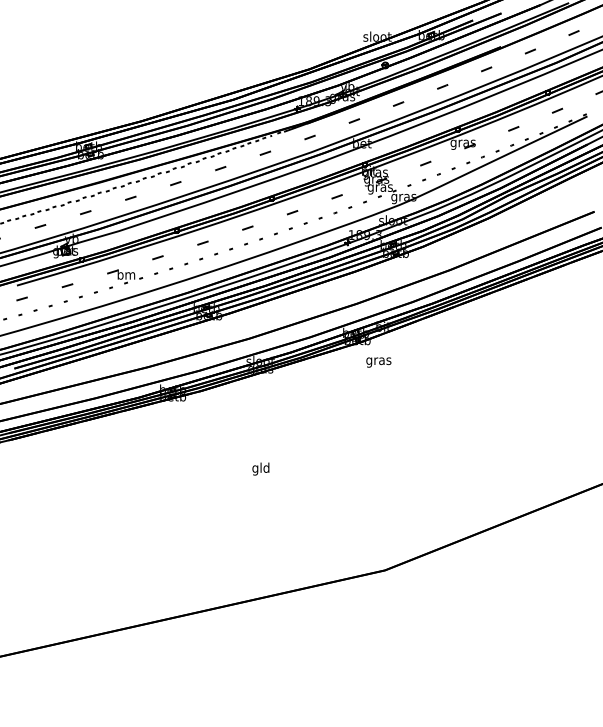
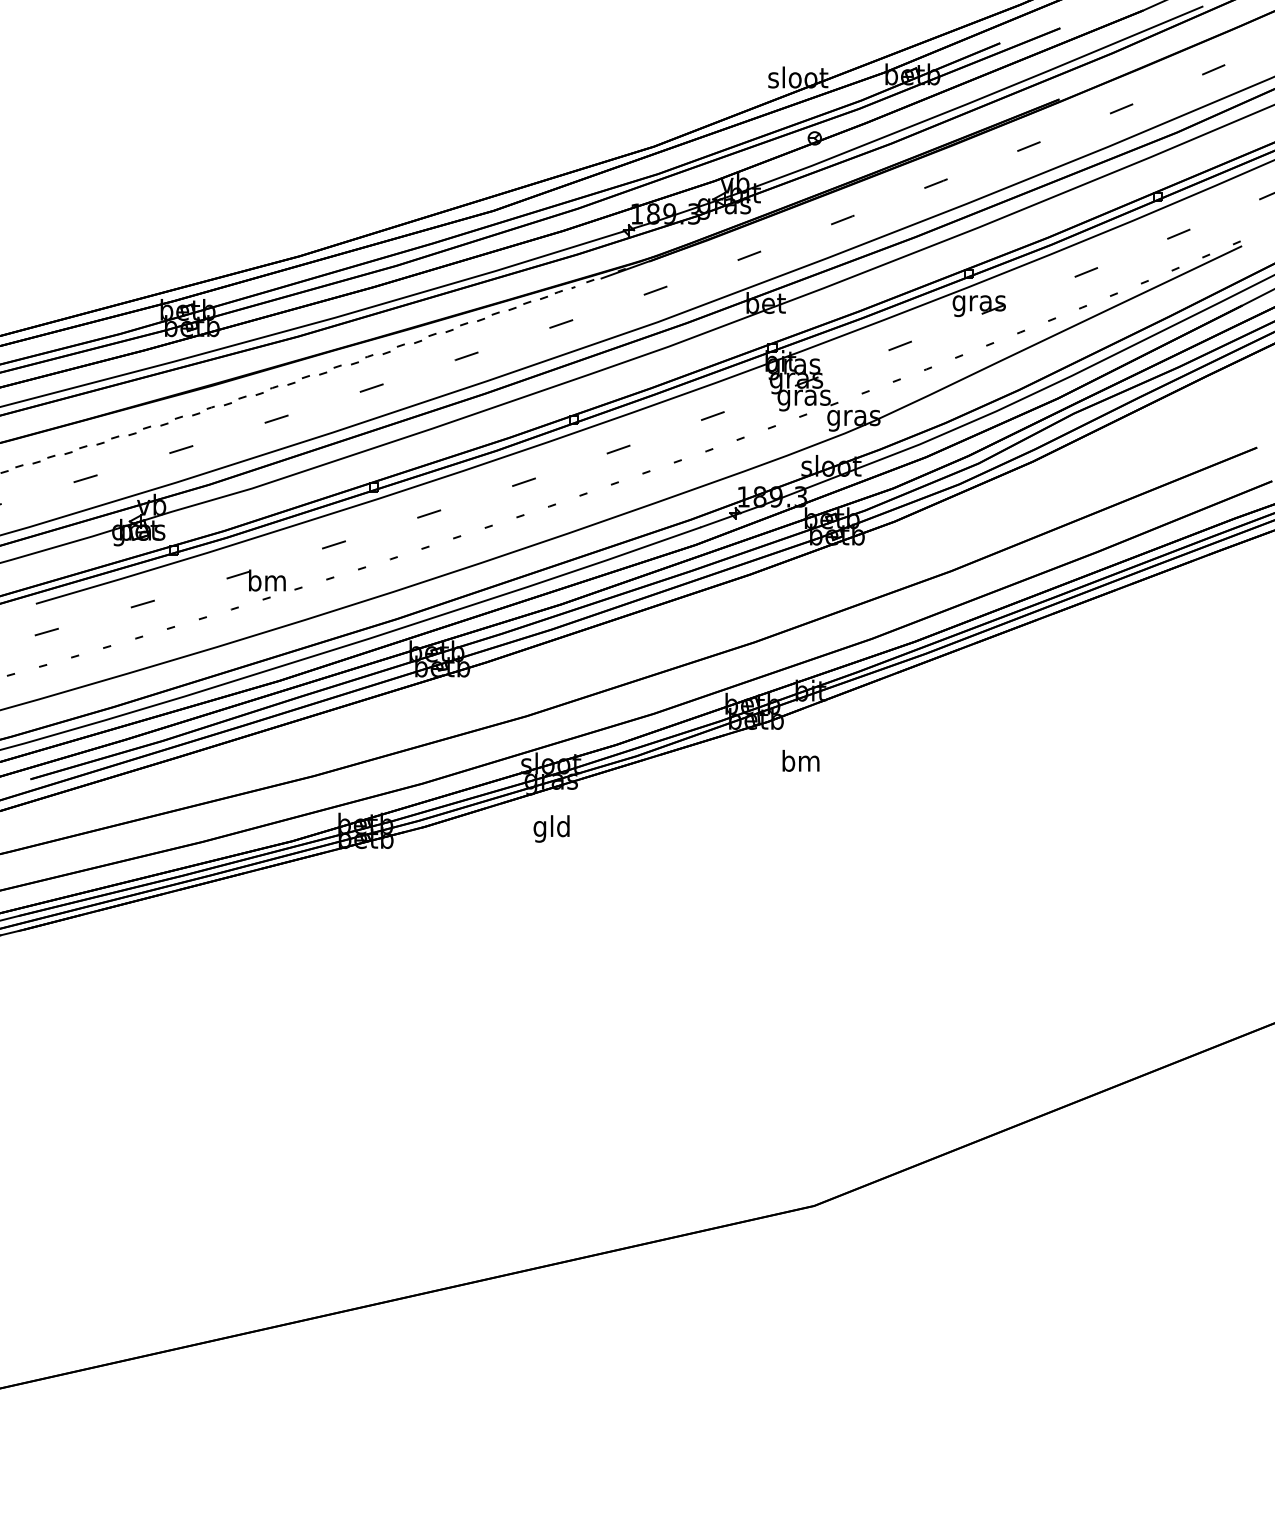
text: (378, 360) -> (800, 762), gras -> bm
text: (260, 468) -> (550, 827), moved

